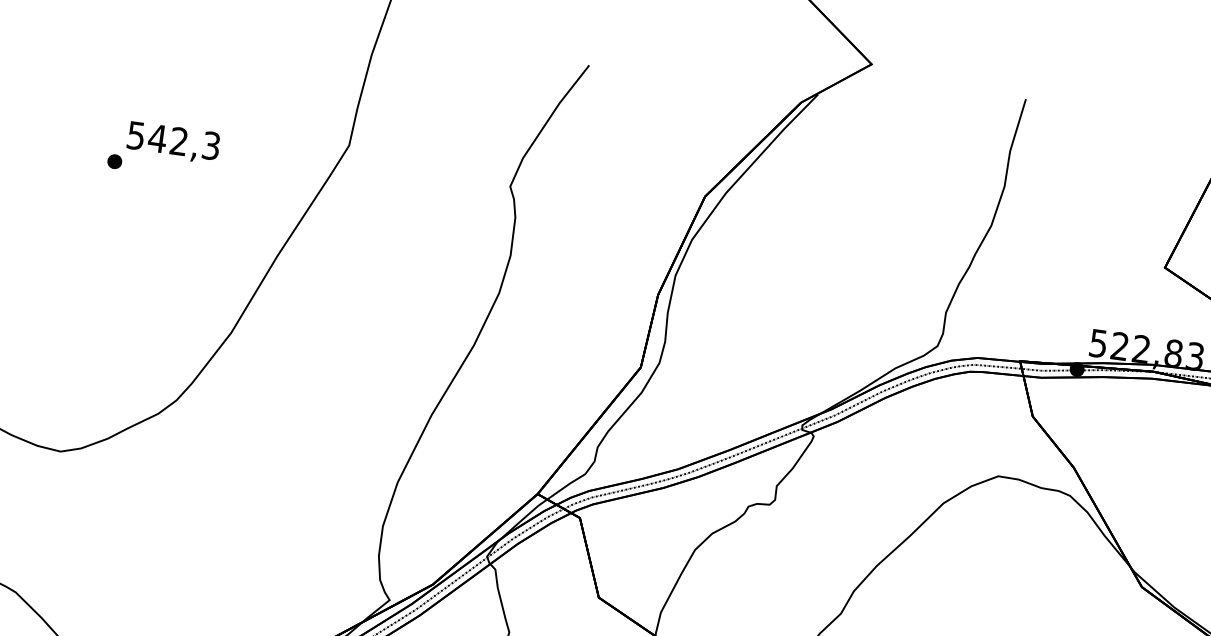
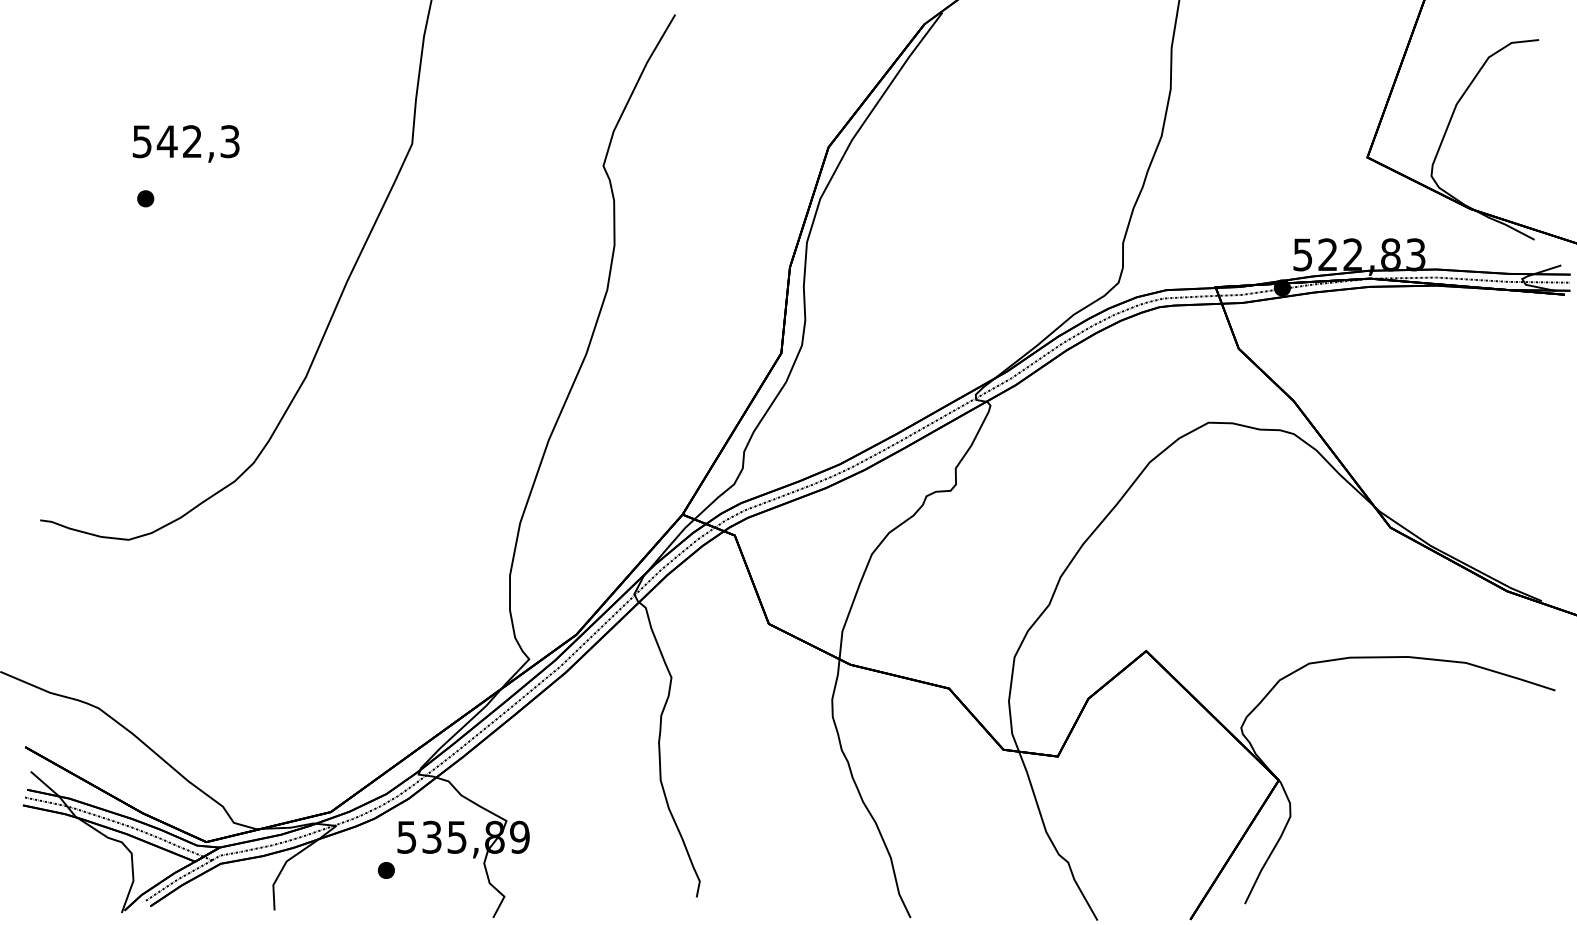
text: (172, 142) -> (185, 143), moved

